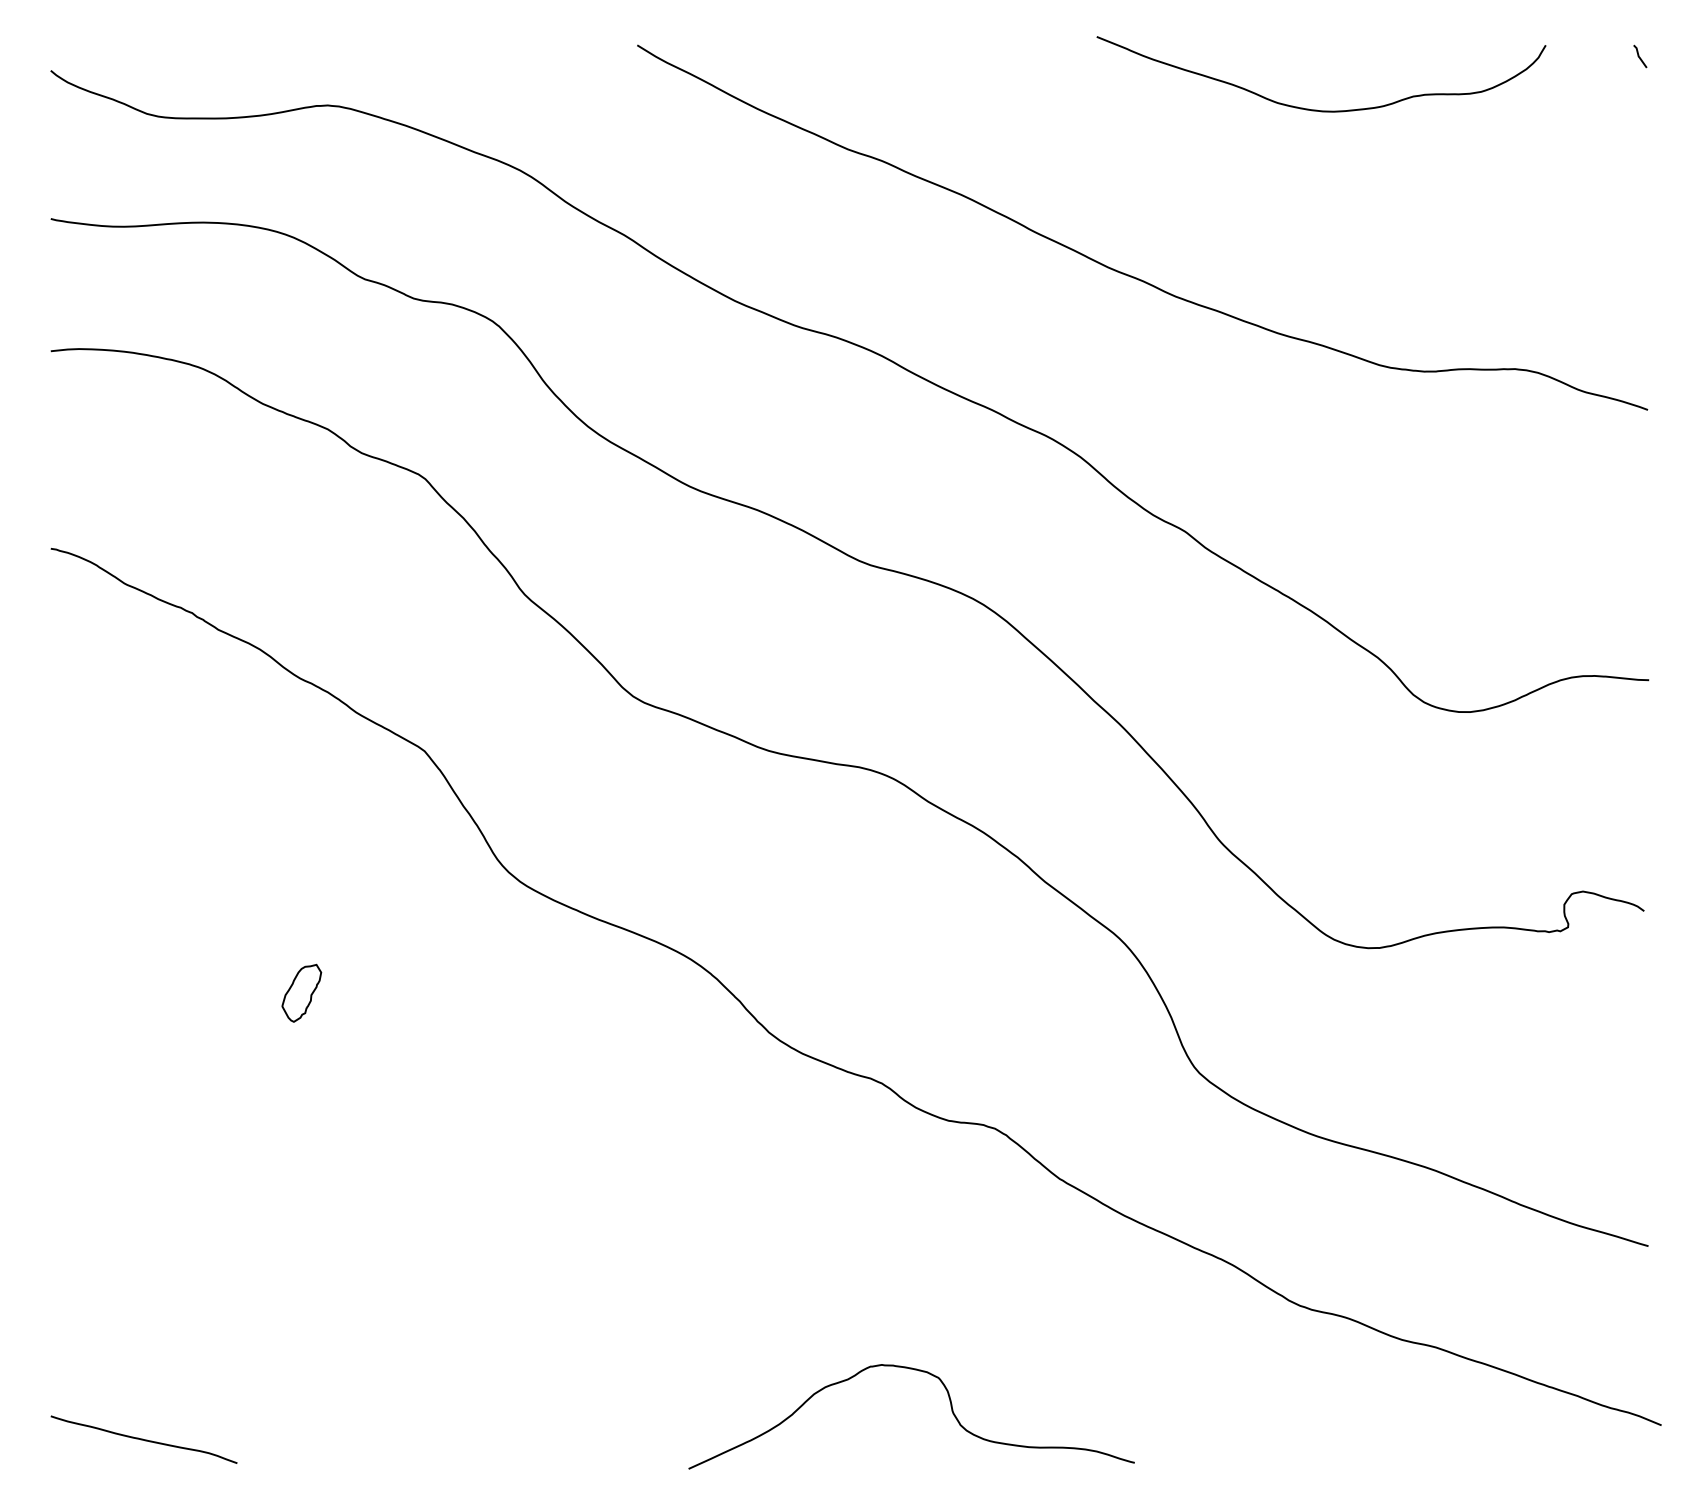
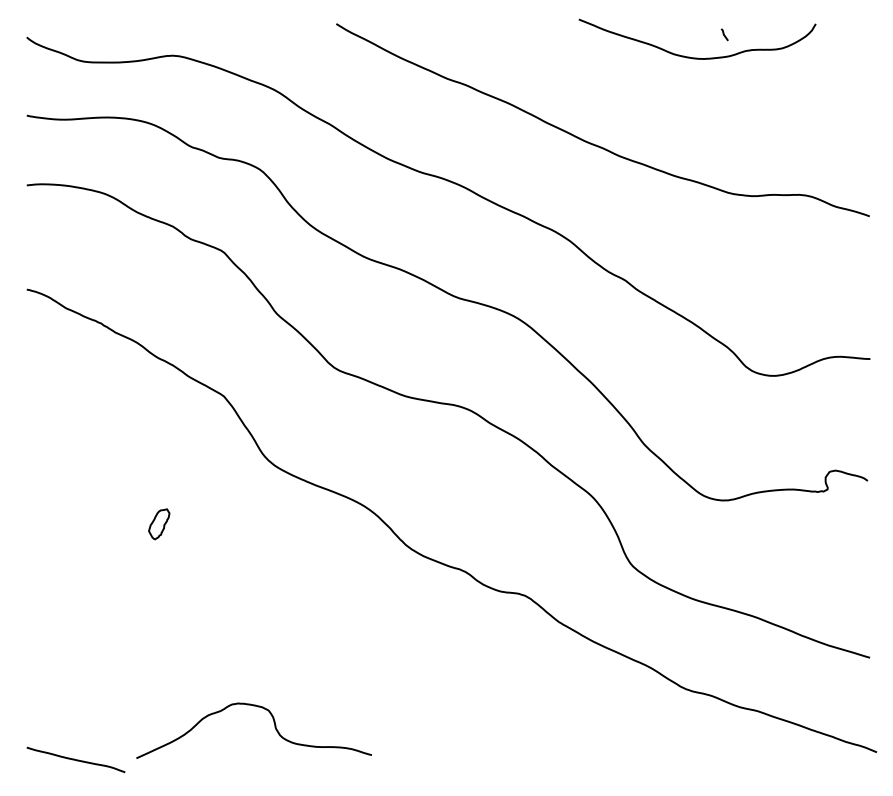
line: (1639, 55) -> (724, 34), moved
curve: (950, 1410) -> (274, 727), moved

